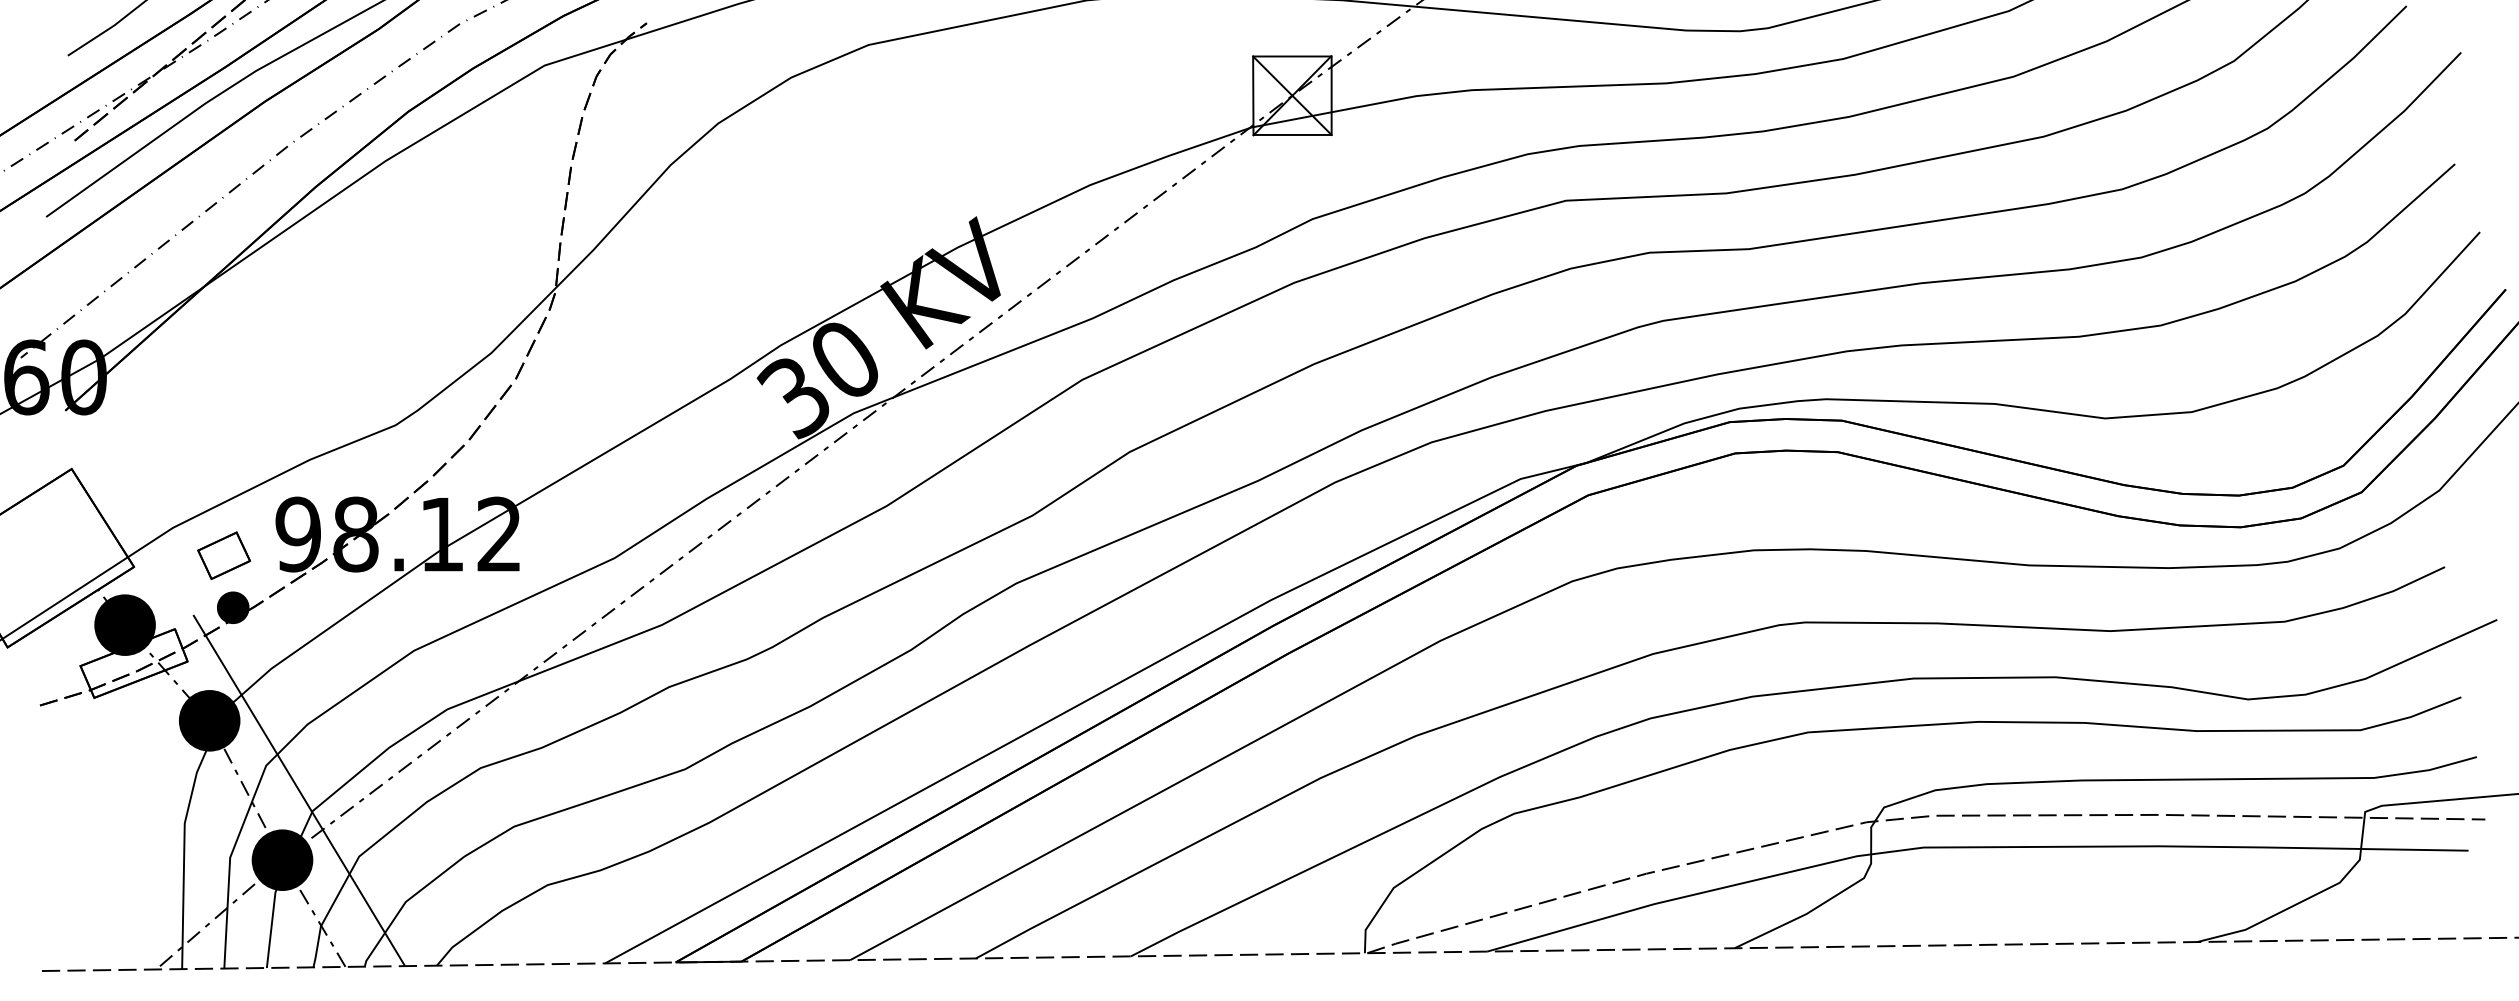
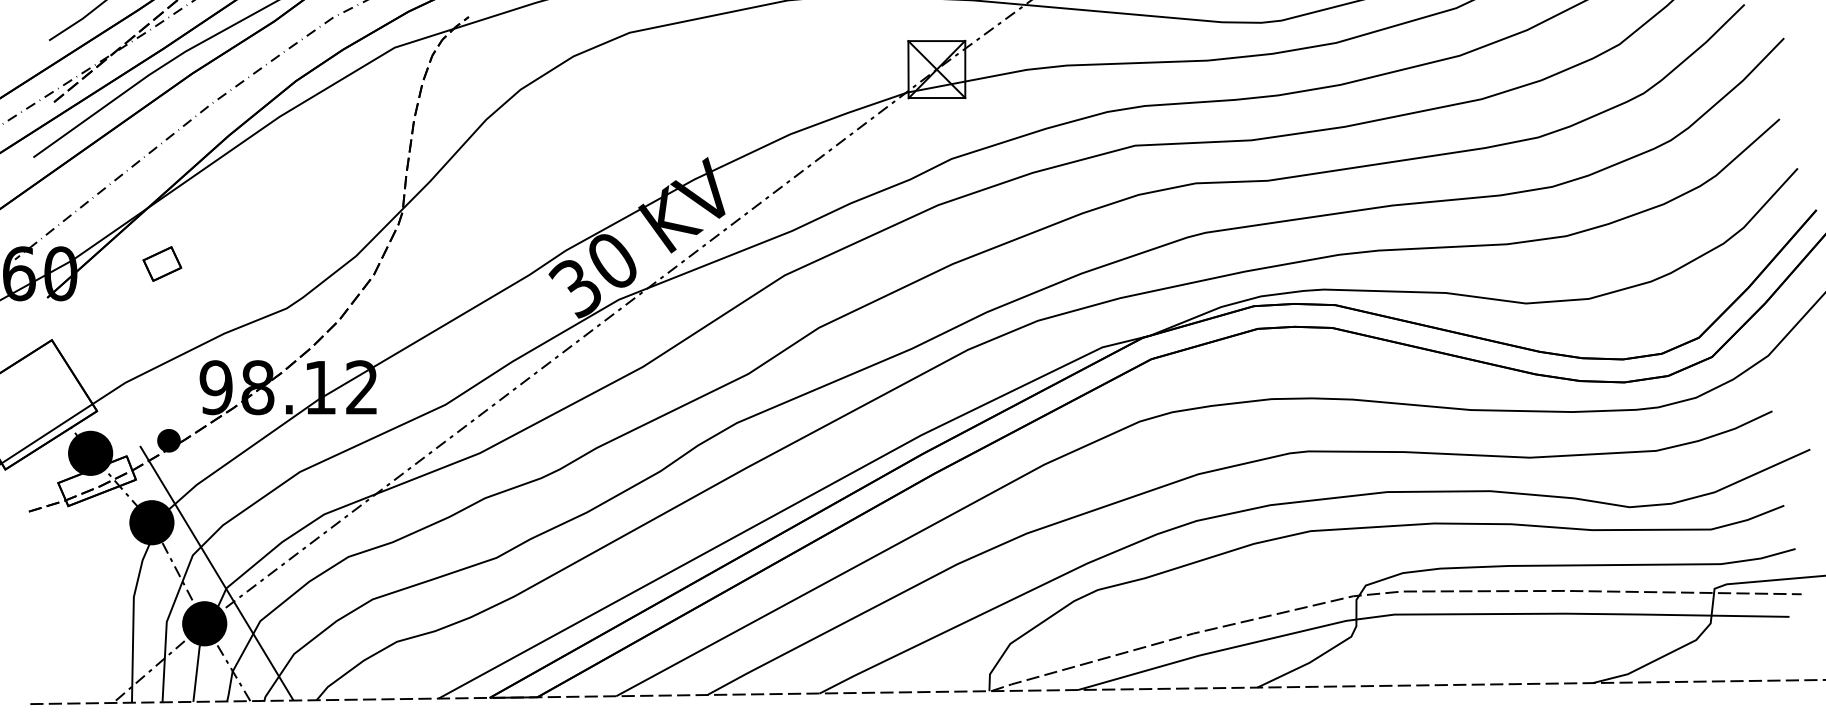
part: (224, 554) -> (162, 263), moved

